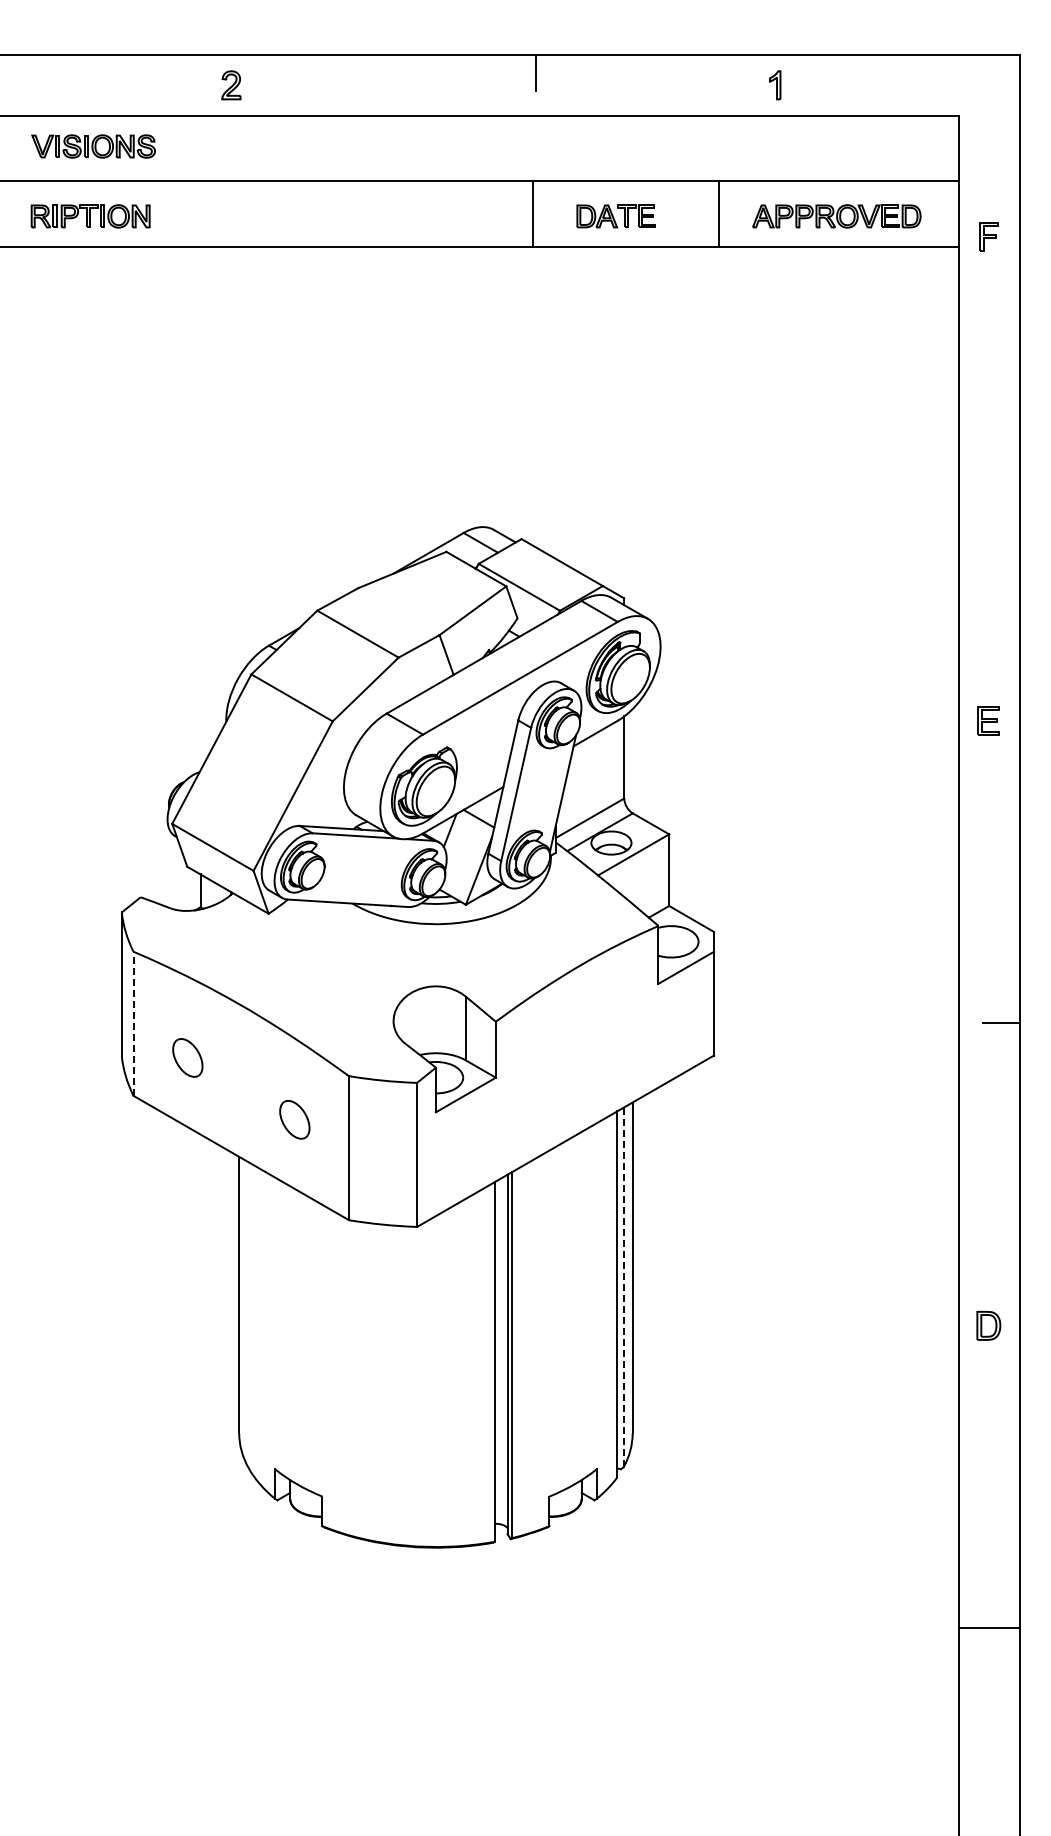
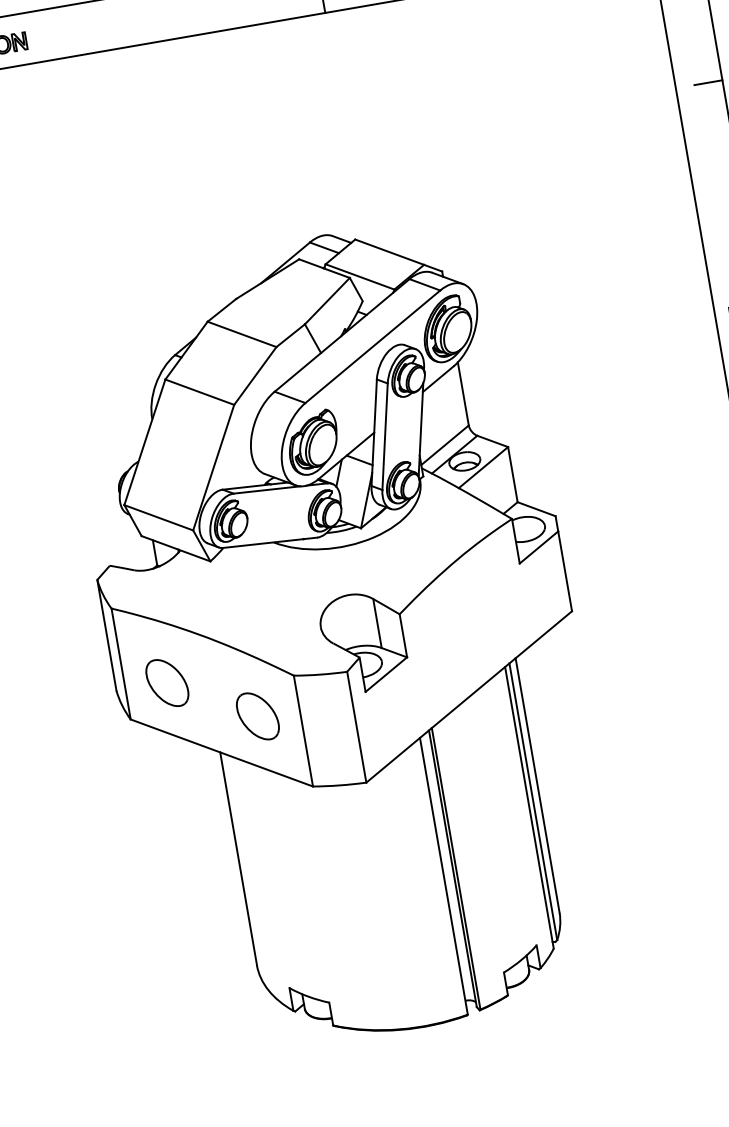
line: (1001, 418) -> (708, 82), added
line: (133, 1023) -> (121, 663), dashed -> solid
part: (187, 1057) -> (167, 682), size x1.67
part: (294, 1119) -> (257, 716), size x1.67
line: (623, 1287) -> (533, 801), dashed -> solid

